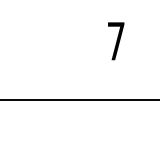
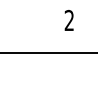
text: (114, 39) -> (68, 19), 7 -> 2

